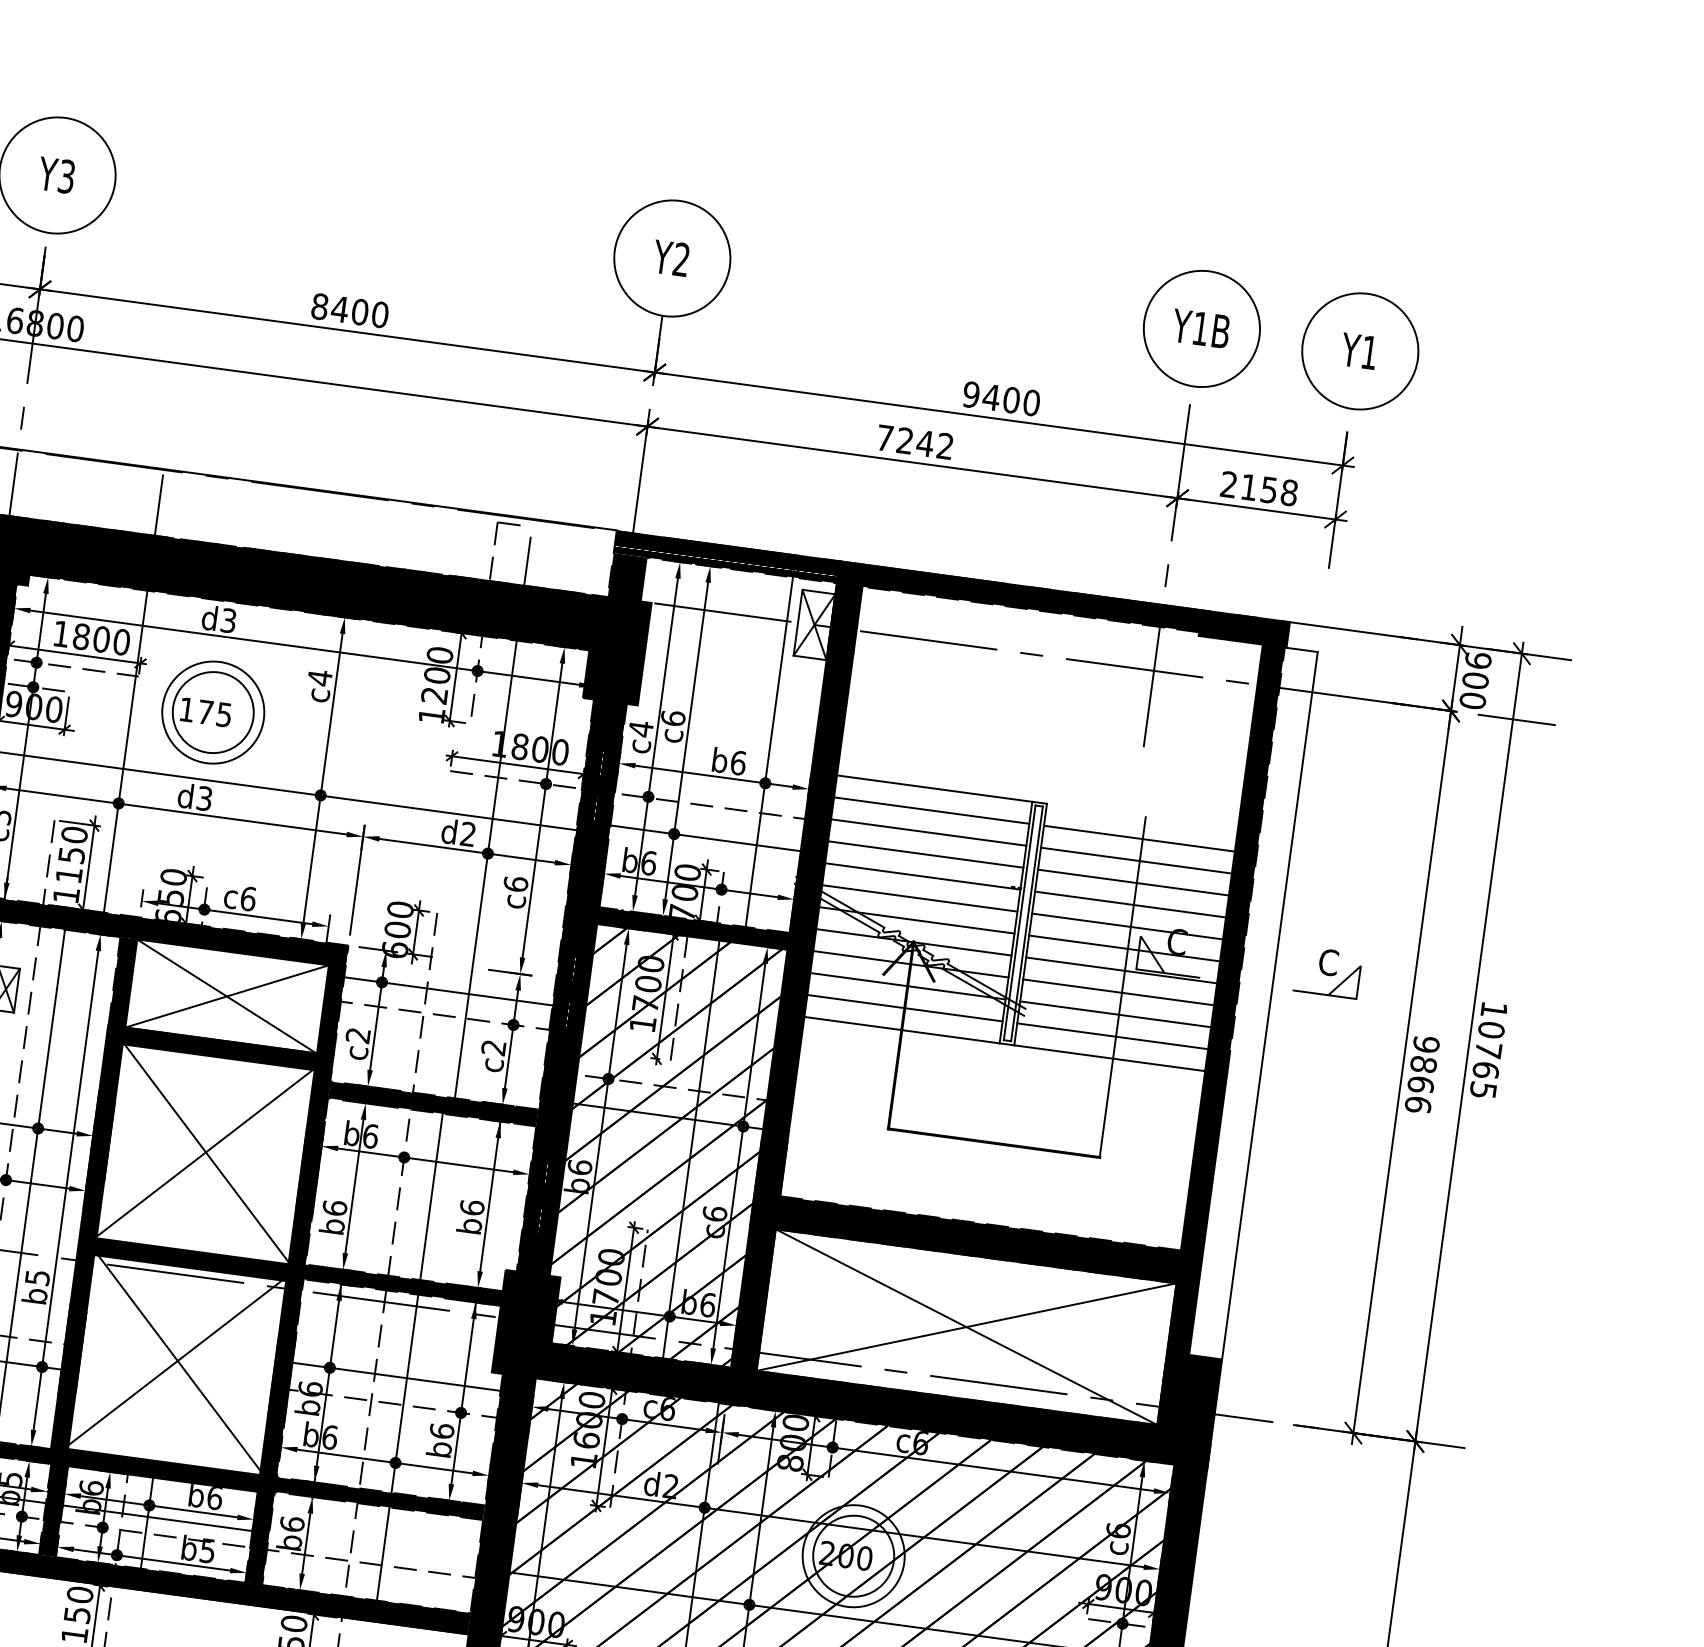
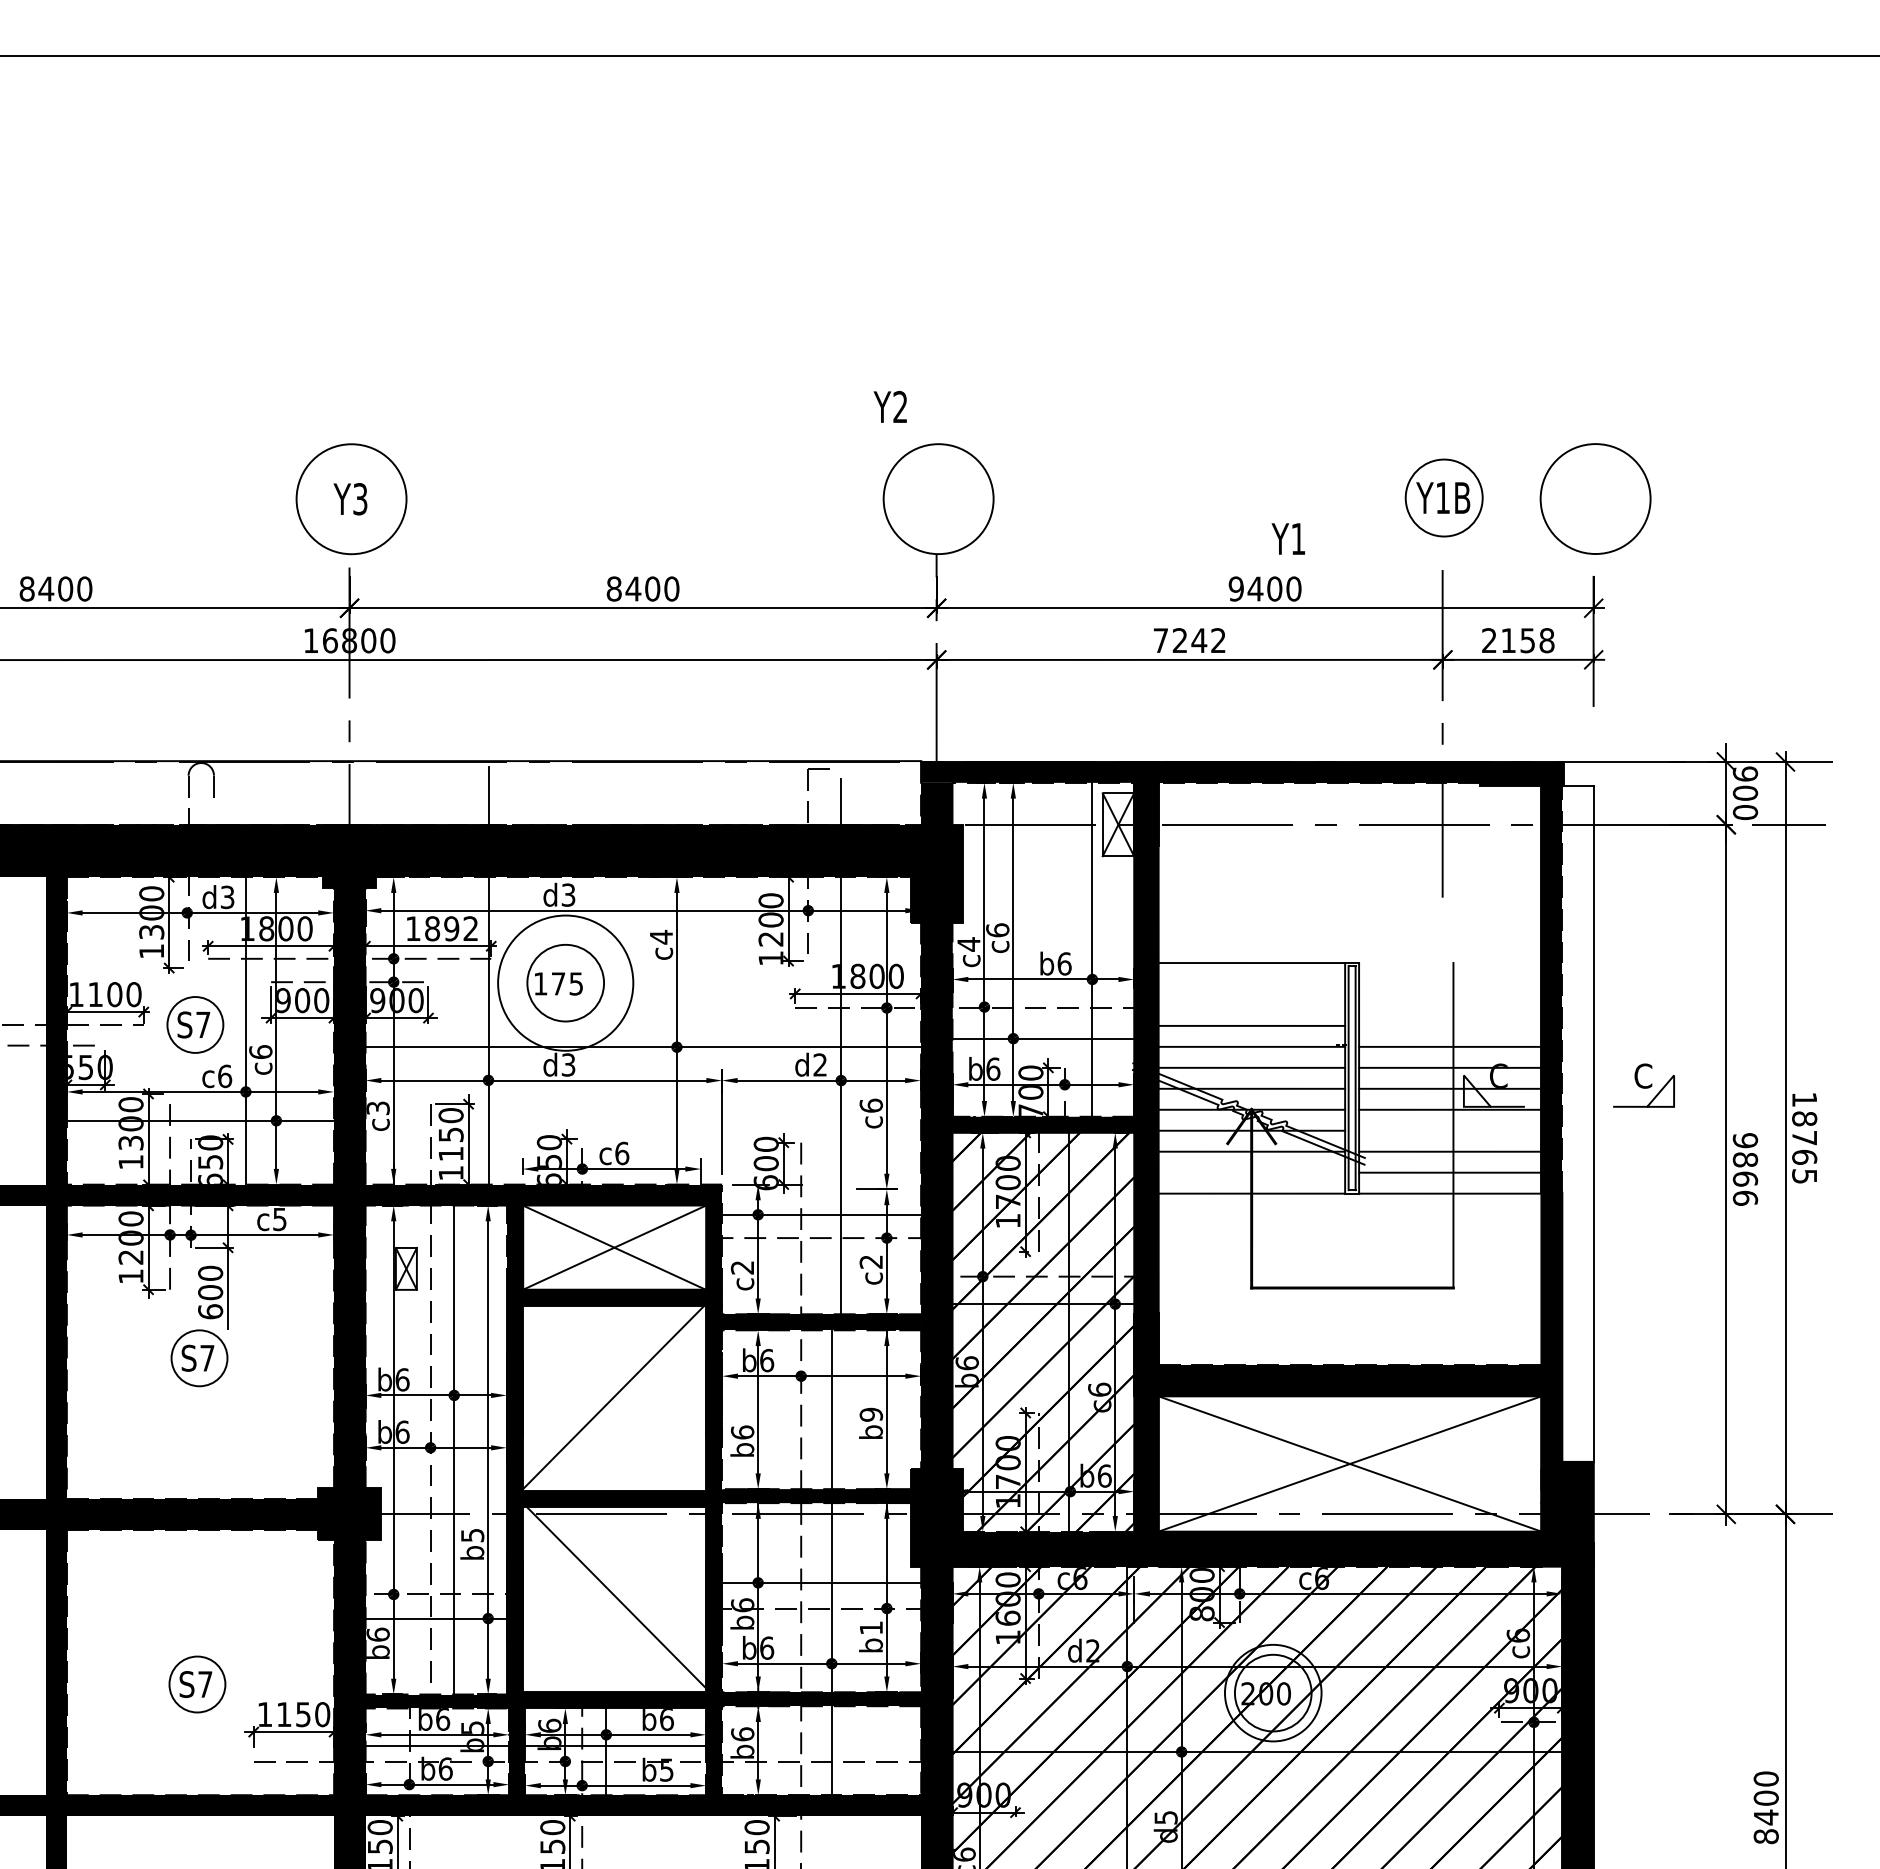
text: (670, 257) -> (889, 406), moved
circle: (1202, 329) -> (1444, 498), size x0.7
text: (1358, 350) -> (1287, 538), moved
text: (111, 640) -> (461, 928), 1800 -> 1892
circle: (213, 711) -> (565, 982), size x1.4
line: (931, 810) -> (1251, 983), removed
line: (928, 832) -> (1251, 1004), removed
line: (1139, 838) -> (1450, 983), removed
line: (1136, 860) -> (1450, 1004), removed
line: (1133, 882) -> (1450, 1025), removed
line: (1118, 992) -> (1450, 1130), removed
line: (904, 1007) -> (1251, 1172), removed
text: (1491, 1029) -> (1804, 1118), 10765 -> 18765
line: (205, 1152) -> (614, 1396), removed
text: (472, 1207) -> (871, 1414), b6 -> b9
line: (177, 1360) -> (614, 1595), removed
text: (442, 1430) -> (871, 1627), b6 -> b1

